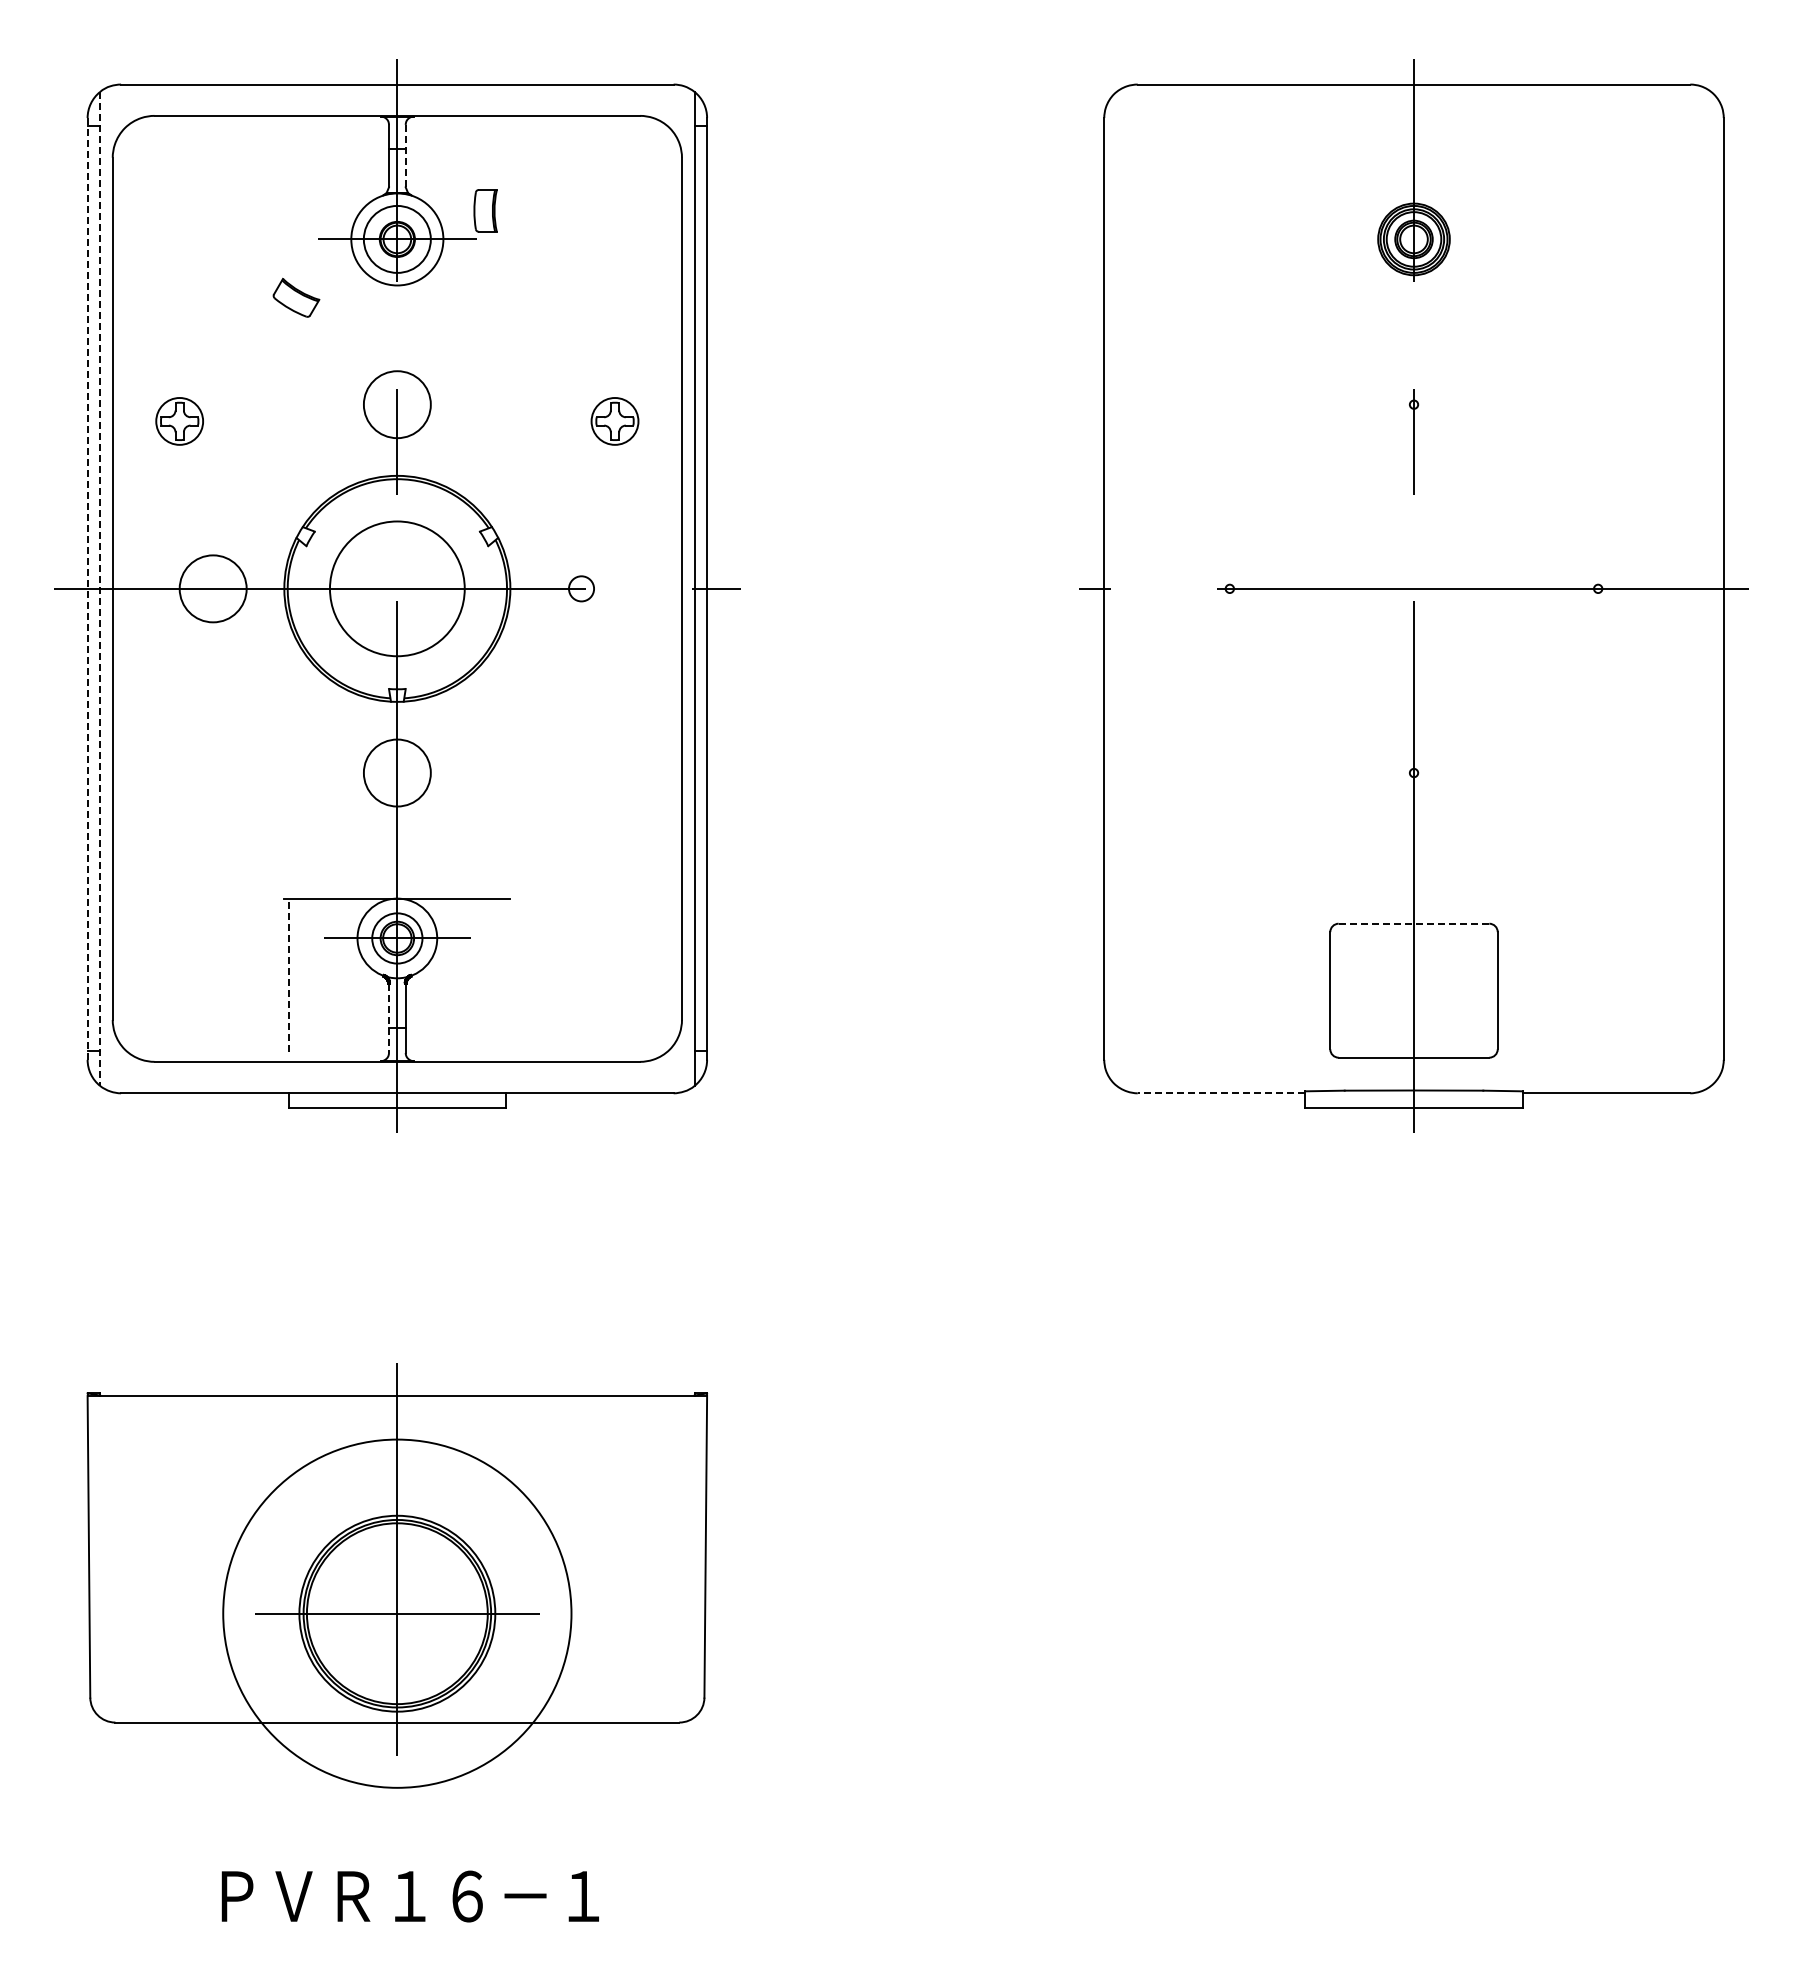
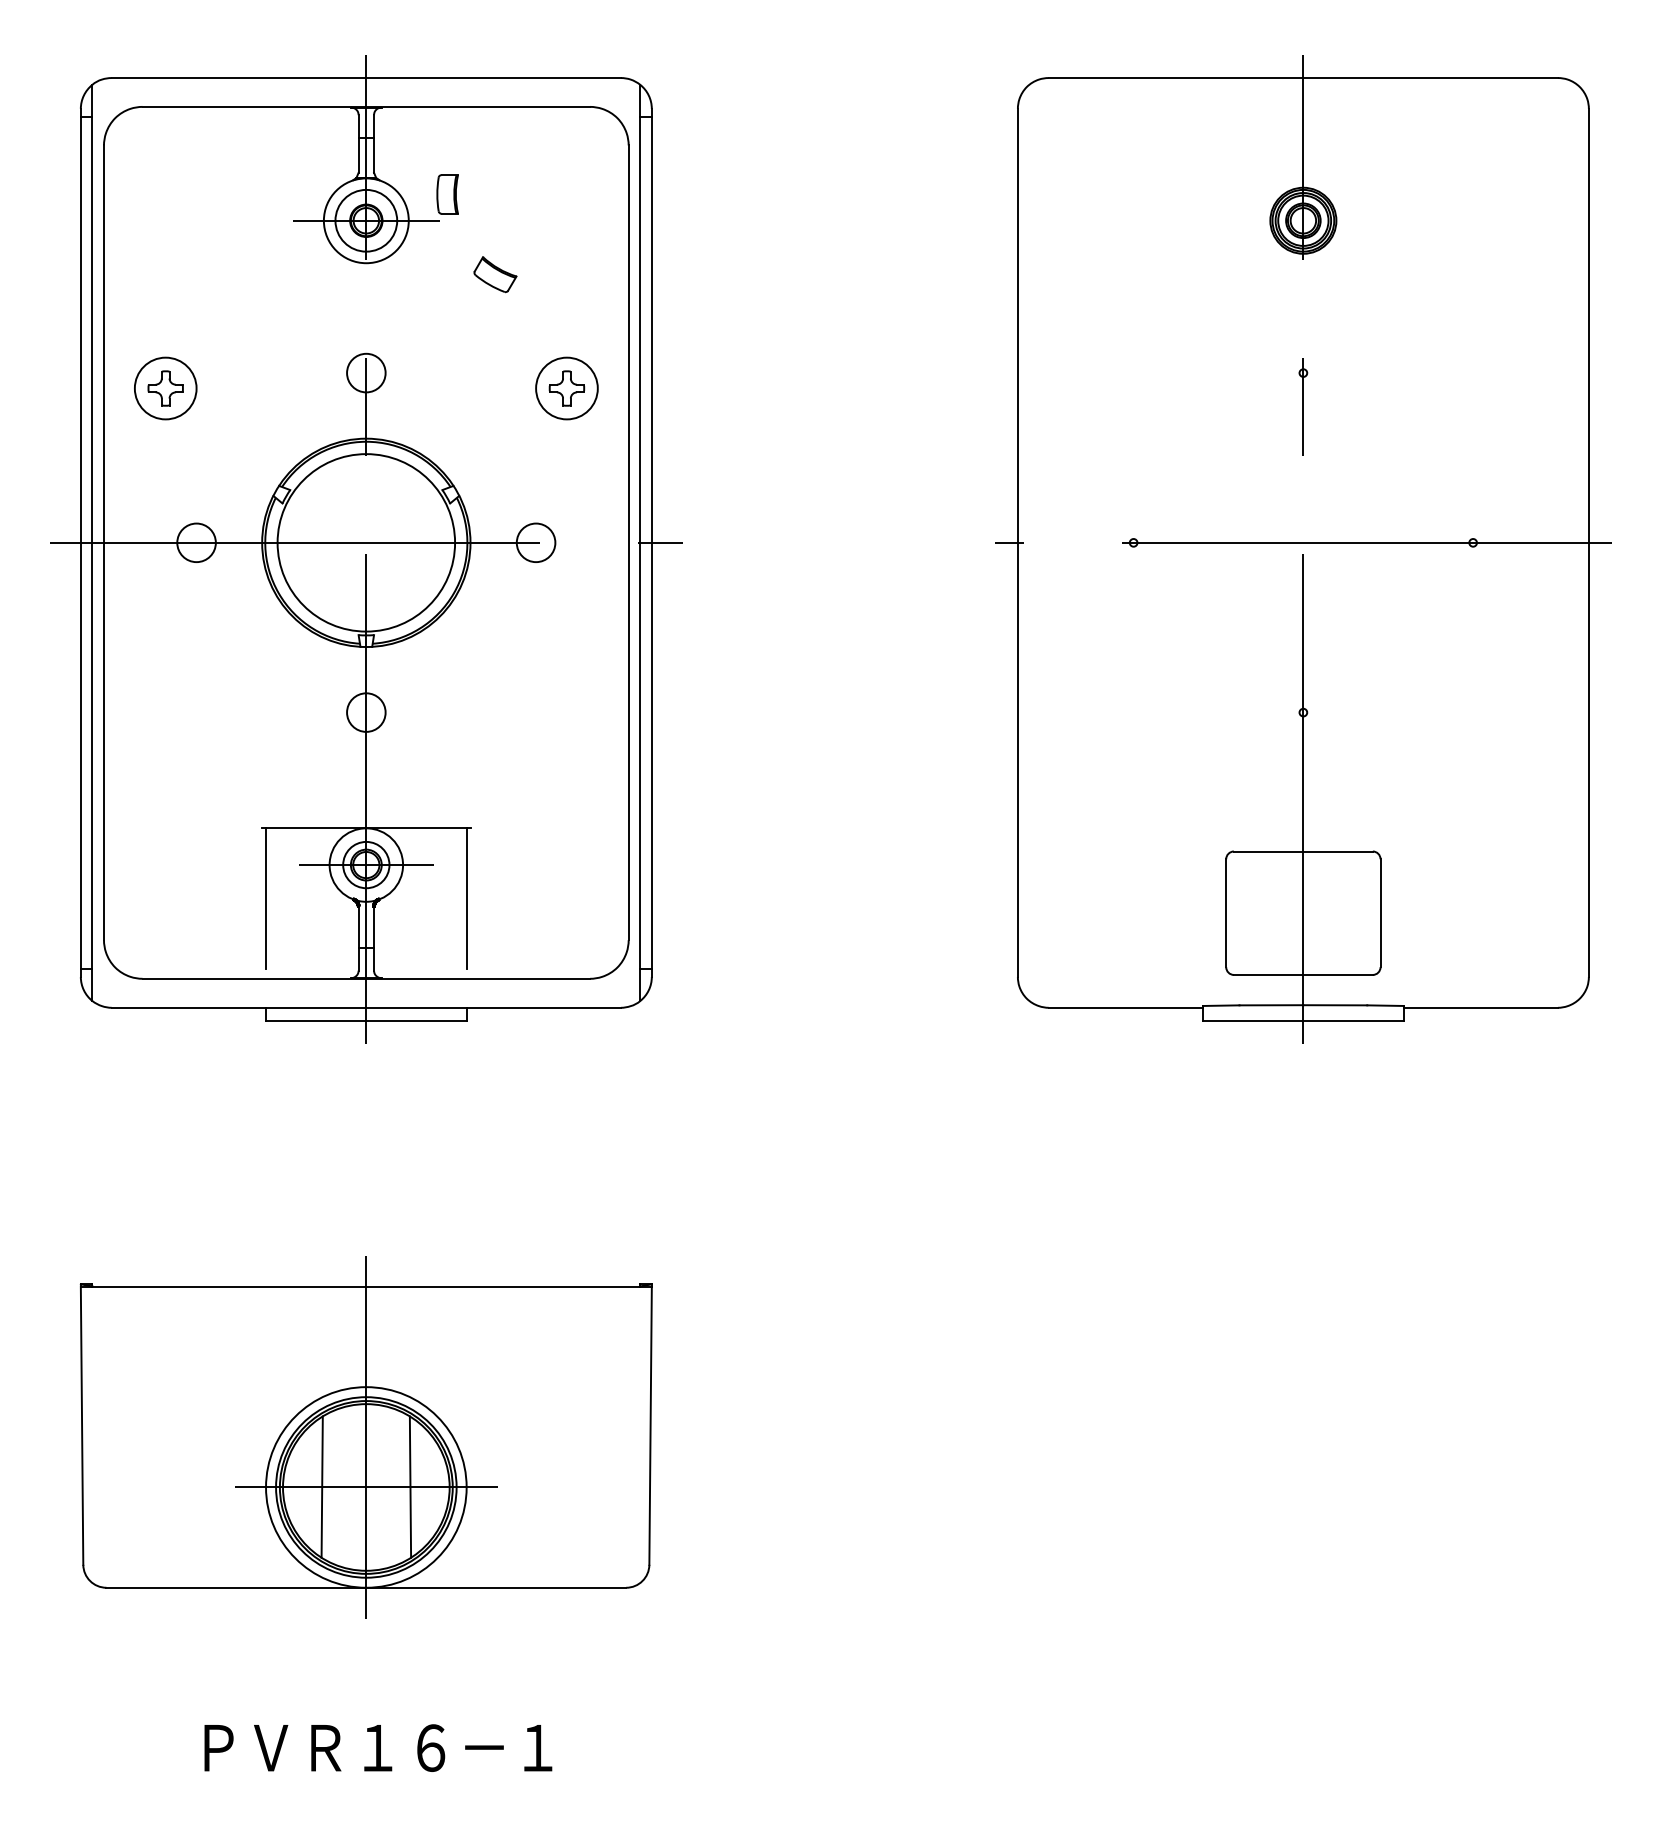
line: (405, 155) -> (373, 143), dashed -> solid
part: (296, 297) -> (495, 274), moved
circle: (397, 404) -> (366, 372), size x0.62
circle: (179, 420) -> (165, 387), size x1.43
circle: (614, 420) -> (566, 387), size x1.43
line: (87, 588) -> (80, 542), dashed -> solid
circle: (213, 588) -> (196, 542), size x0.62
circle: (397, 588) -> (366, 542), size x1.43
circle: (581, 588) -> (536, 542), size x1.67
line: (100, 589) -> (92, 543), dashed -> solid
circle: (397, 772) -> (366, 712), size x0.62
line: (1413, 923) -> (1302, 851), dashed -> solid
line: (506, 974) -> (466, 898), added
line: (288, 975) -> (265, 899), dashed -> solid
line: (389, 1018) -> (359, 938), dashed -> solid
line: (1221, 1093) -> (1125, 1007), dashed -> solid
line: (349, 1613) -> (322, 1487), added
circle: (397, 1613) -> (366, 1487), size x0.62
line: (444, 1613) -> (409, 1487), added

